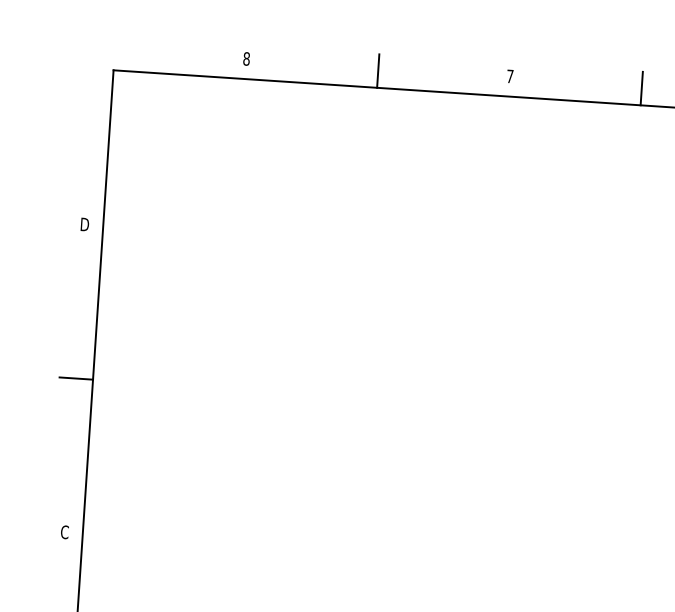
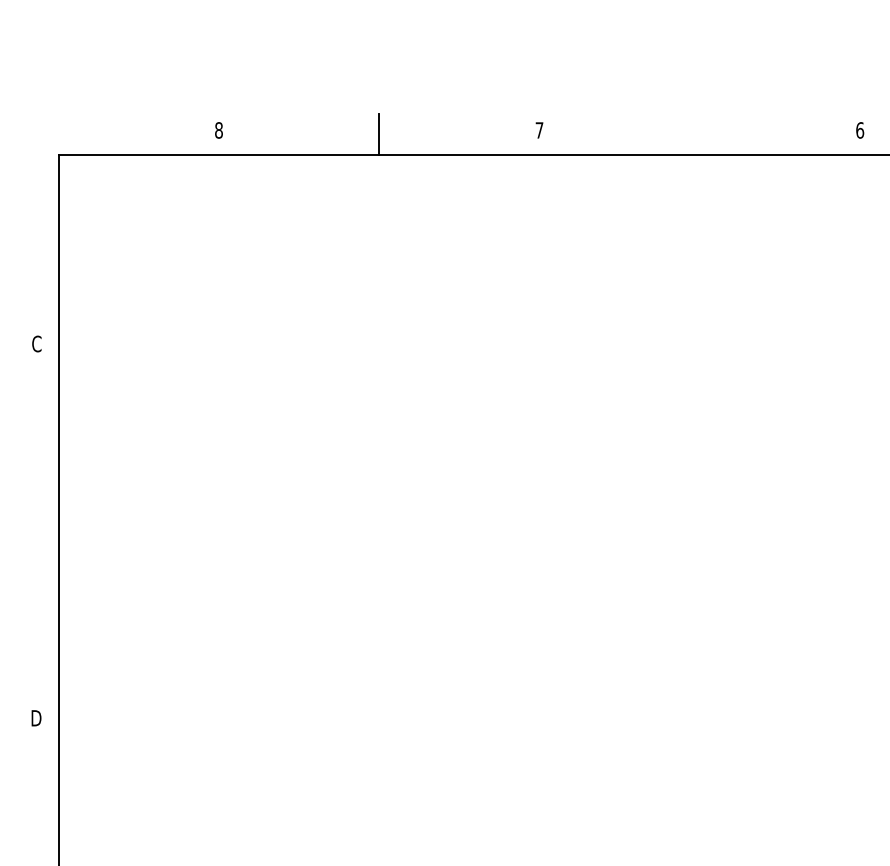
line: (641, 88) -> (699, 134), removed
text: (85, 224) -> (36, 343), D -> C
line: (76, 378) -> (38, 531), removed
text: (64, 531) -> (36, 717), C -> D

